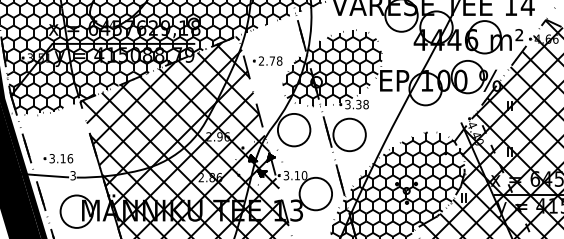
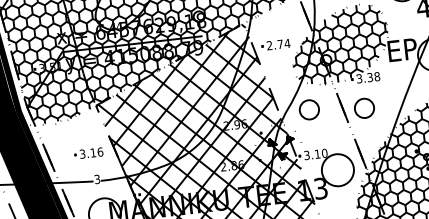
text: (279, 60) -> (287, 43), 2.78 -> 2.74
circle: (293, 129) -> (308, 109), size x0.6
circle: (349, 134) -> (364, 107), size x0.6
part: (58, 158) -> (88, 153), moved

